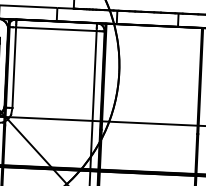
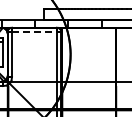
line: (58, 29) -> (35, 32), solid -> dashed

